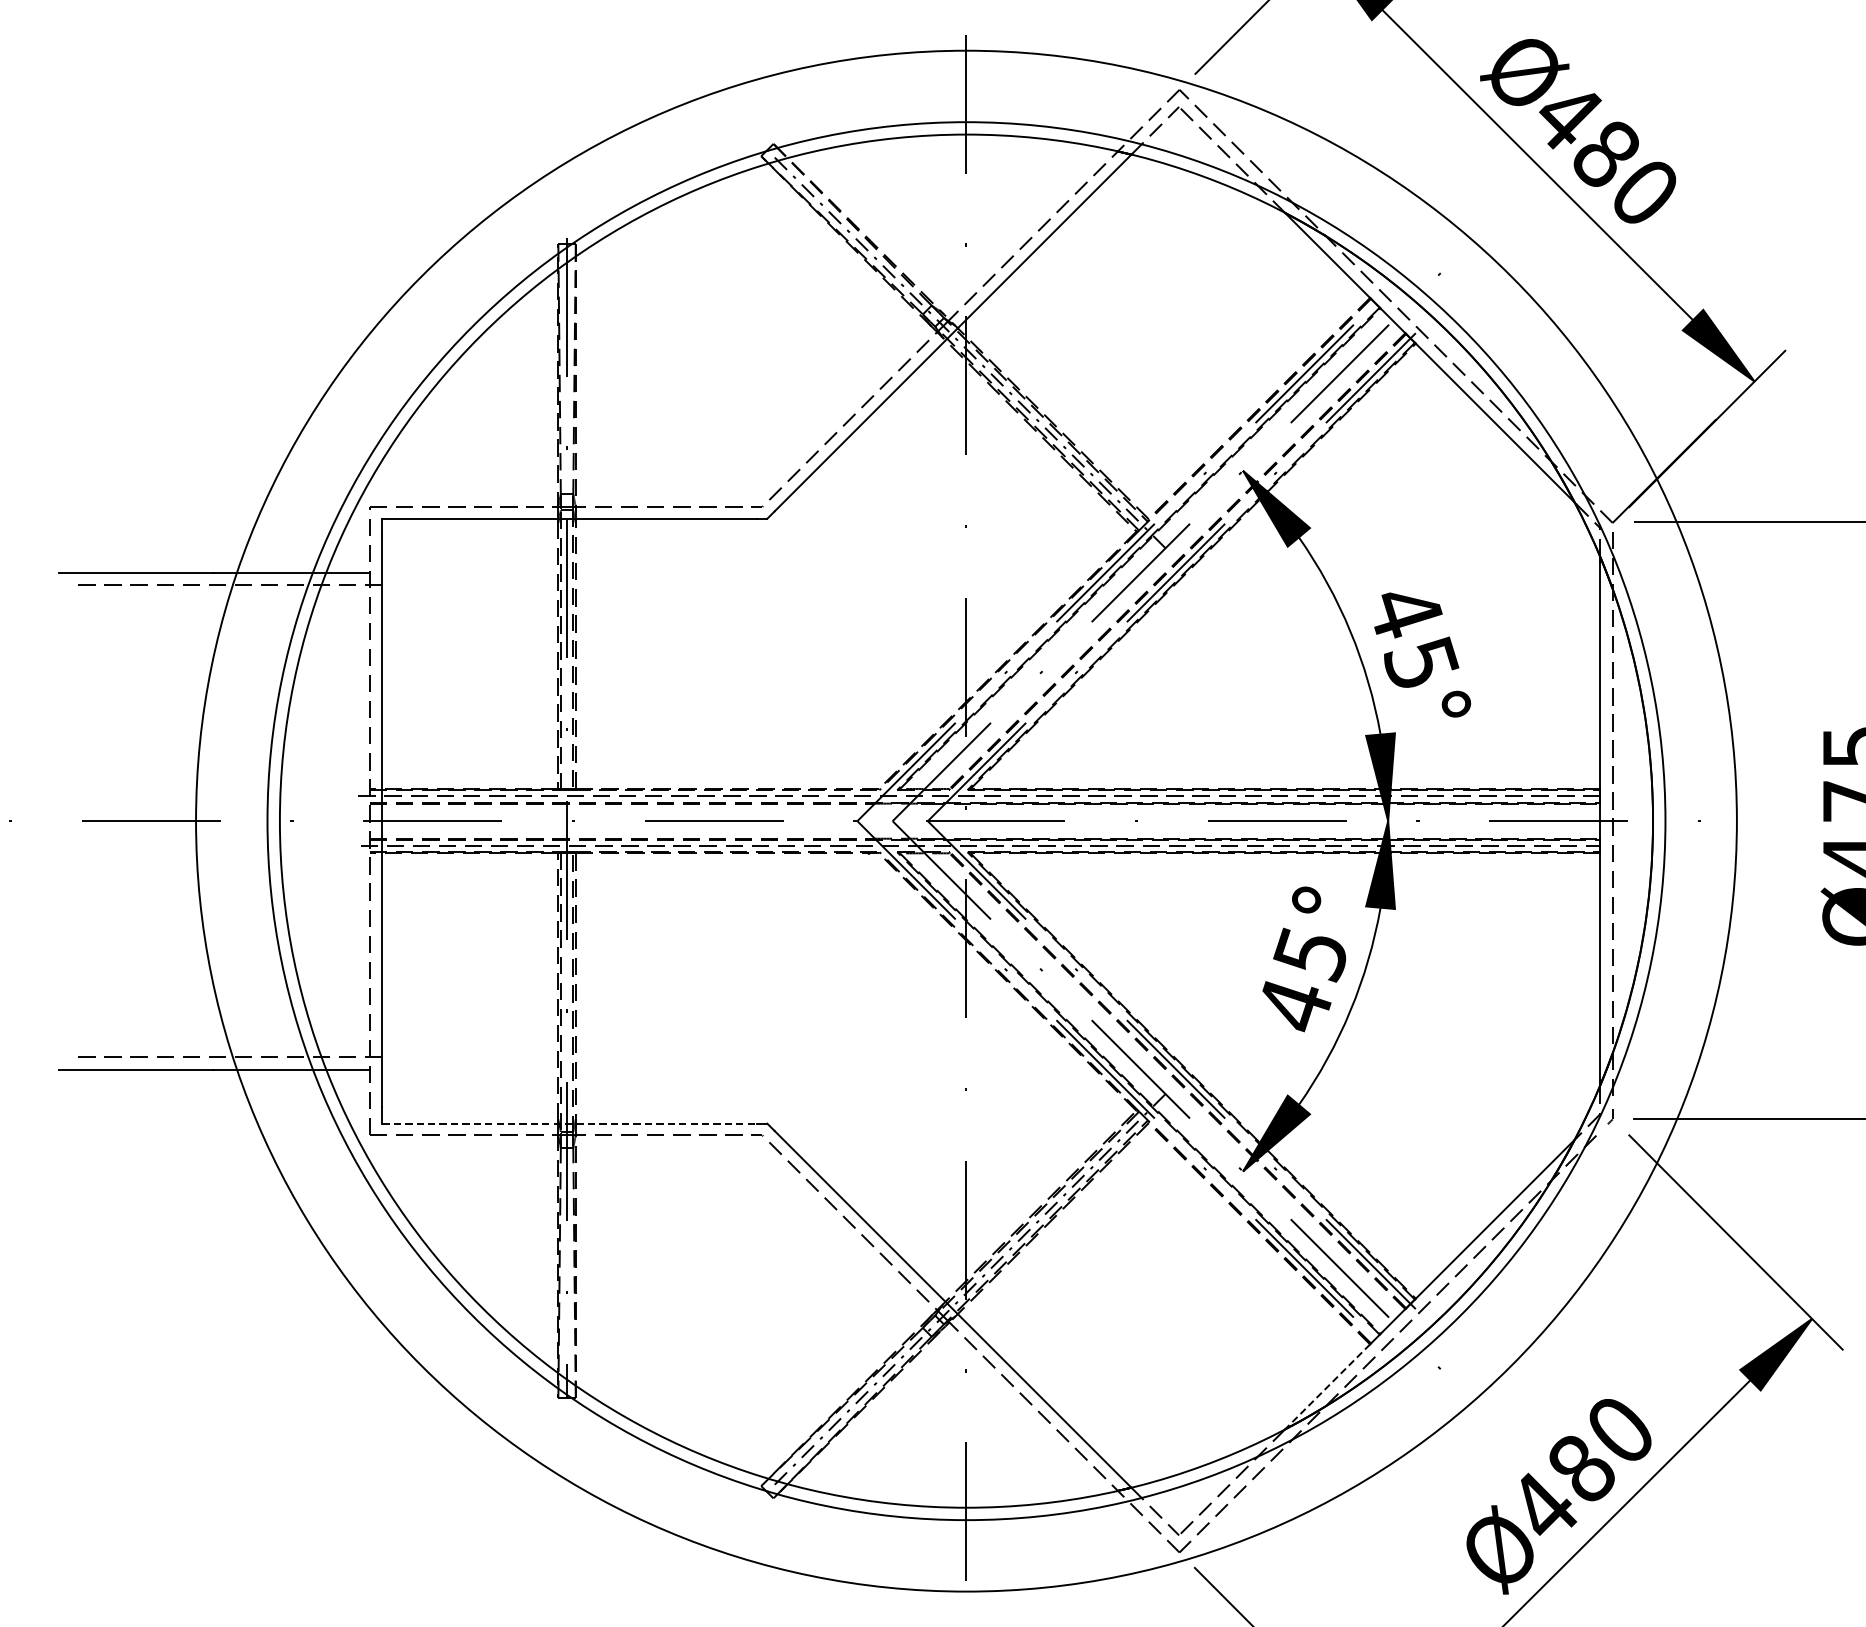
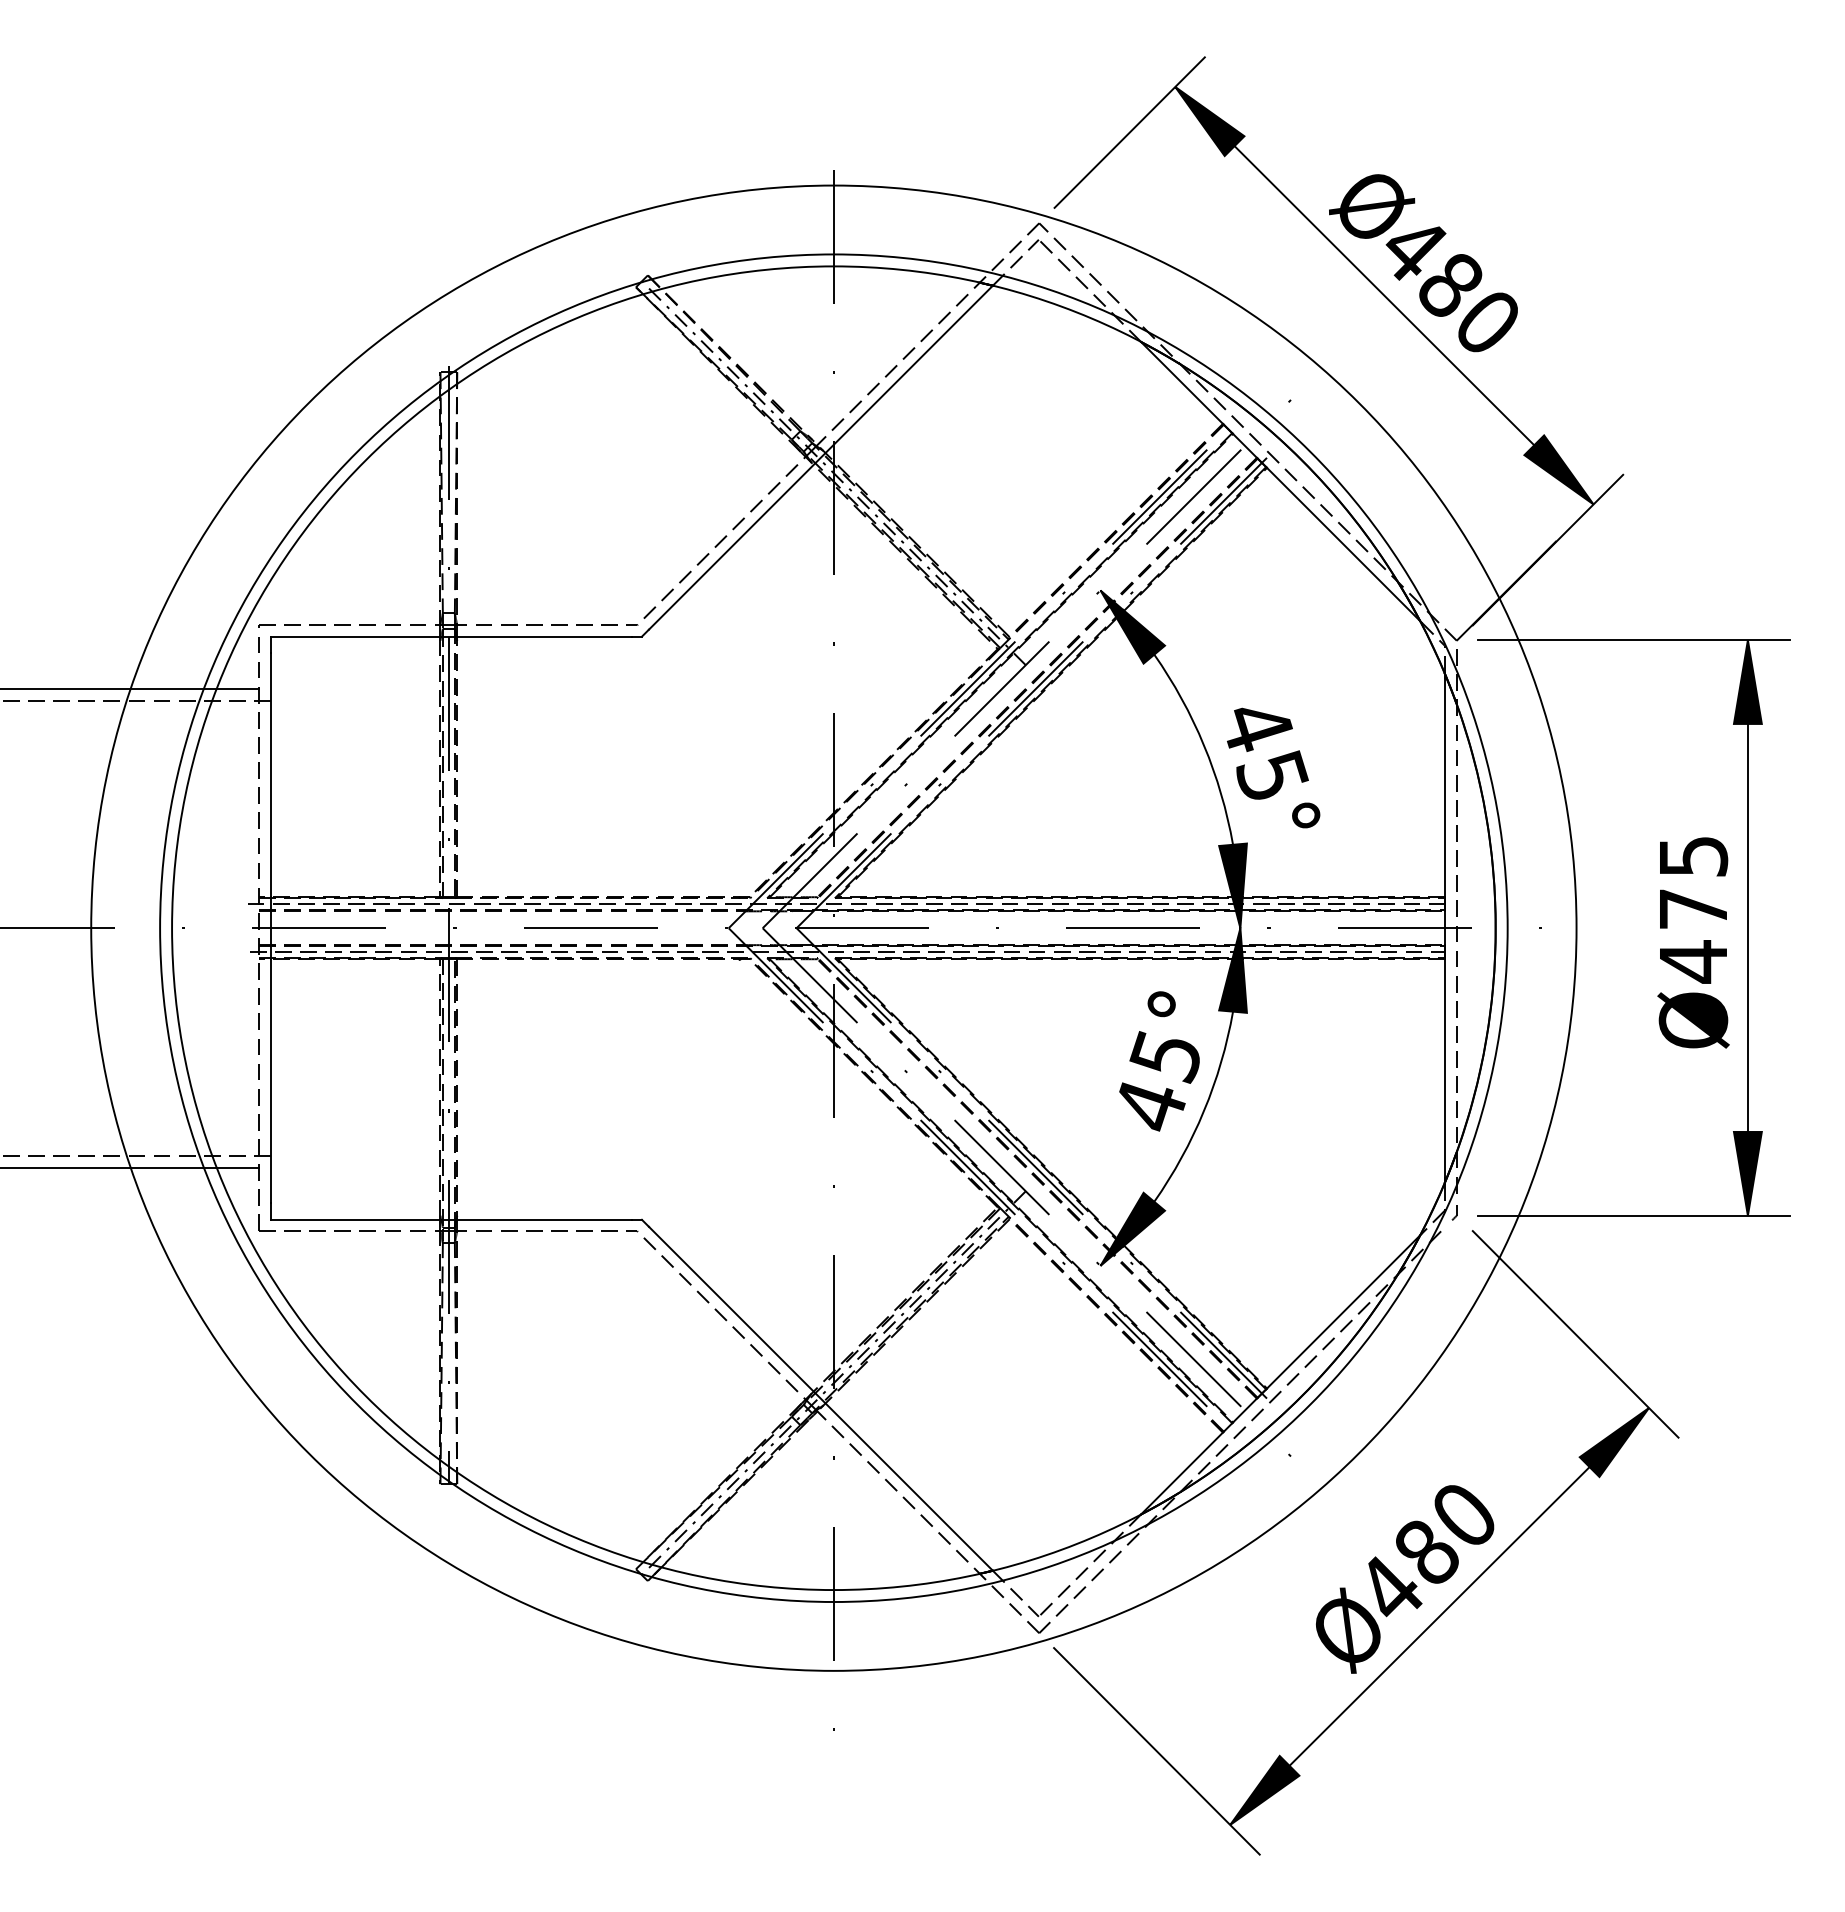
line: (569, 1123) -> (451, 1219), dashed -> solid
line: (1328, 1386) -> (1182, 1473), dashed -> solid

